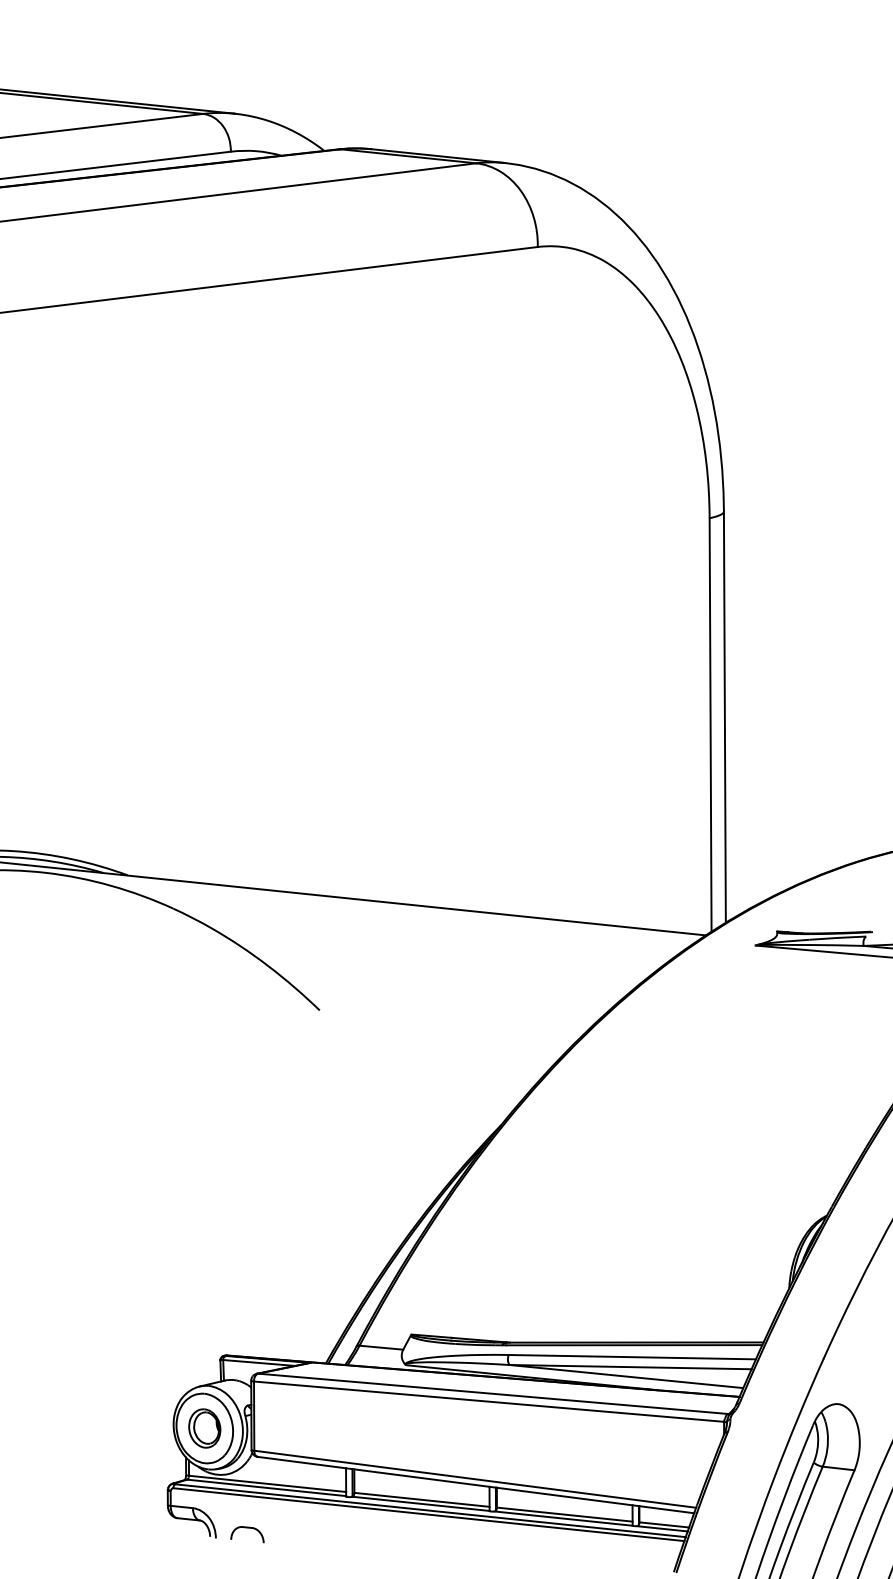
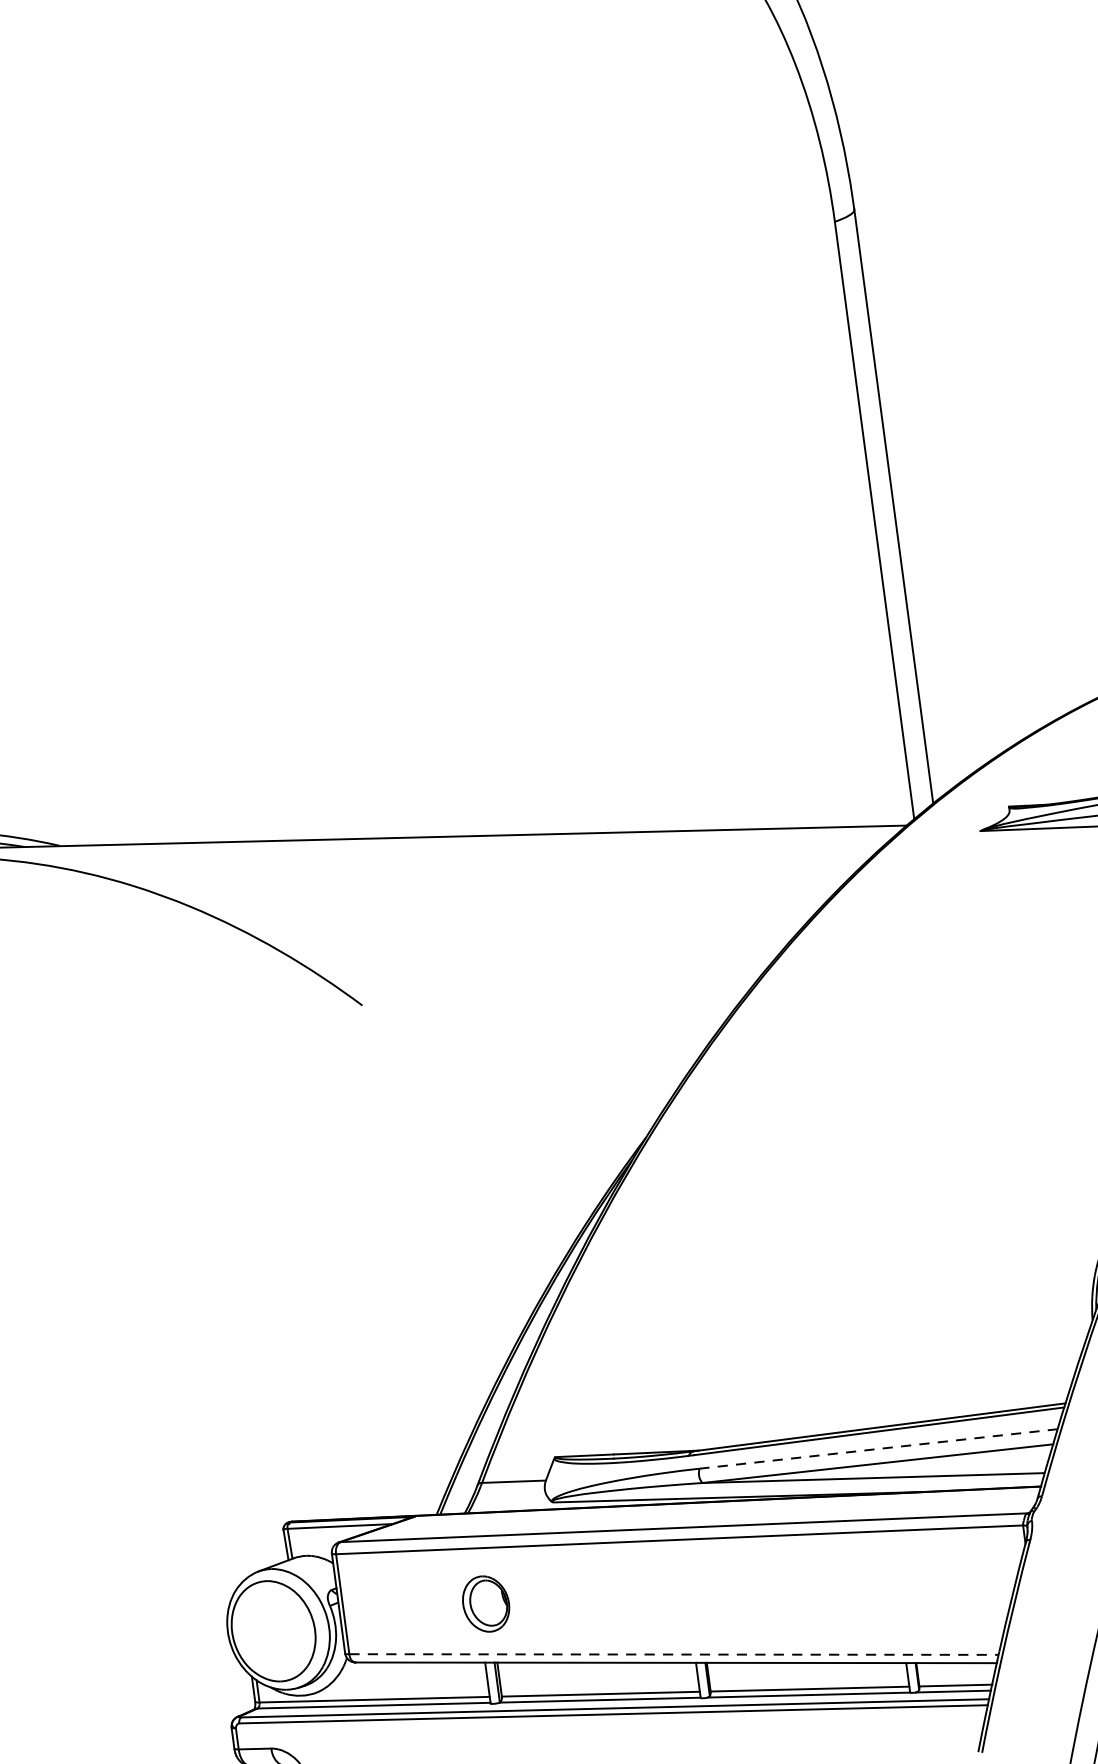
line: (632, 1357) -> (878, 1449), solid -> dashed
part: (204, 1428) -> (485, 1604), moved
line: (475, 1479) -> (674, 1654), solid -> dashed

